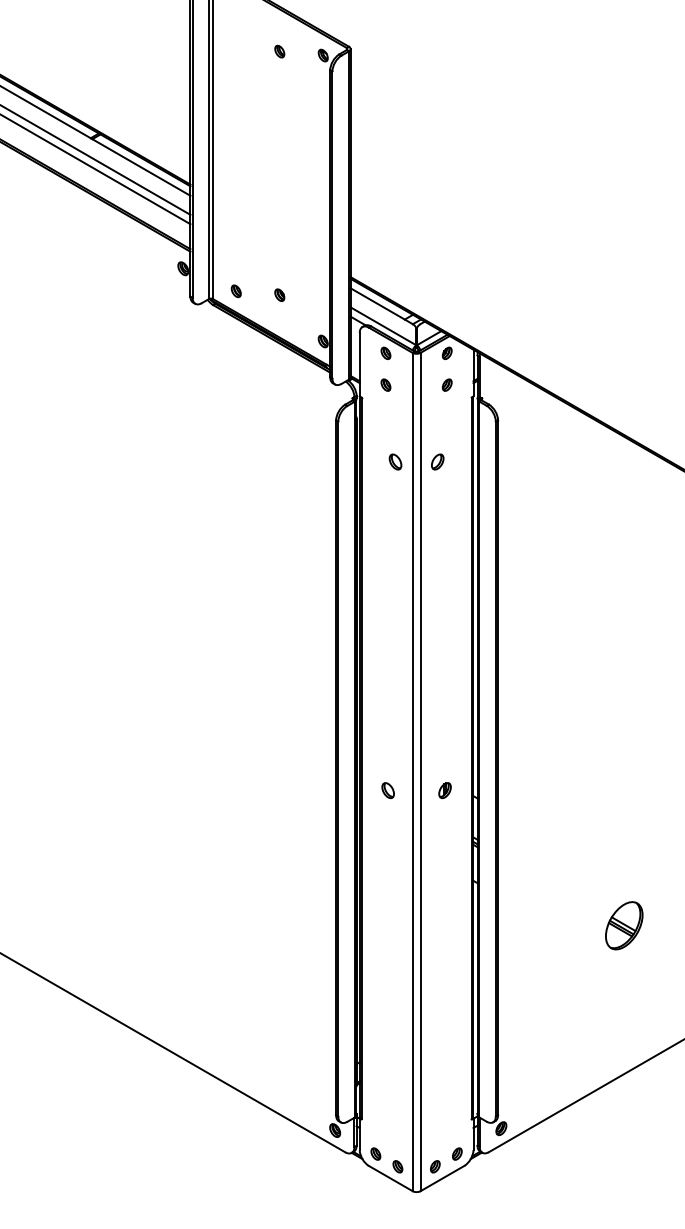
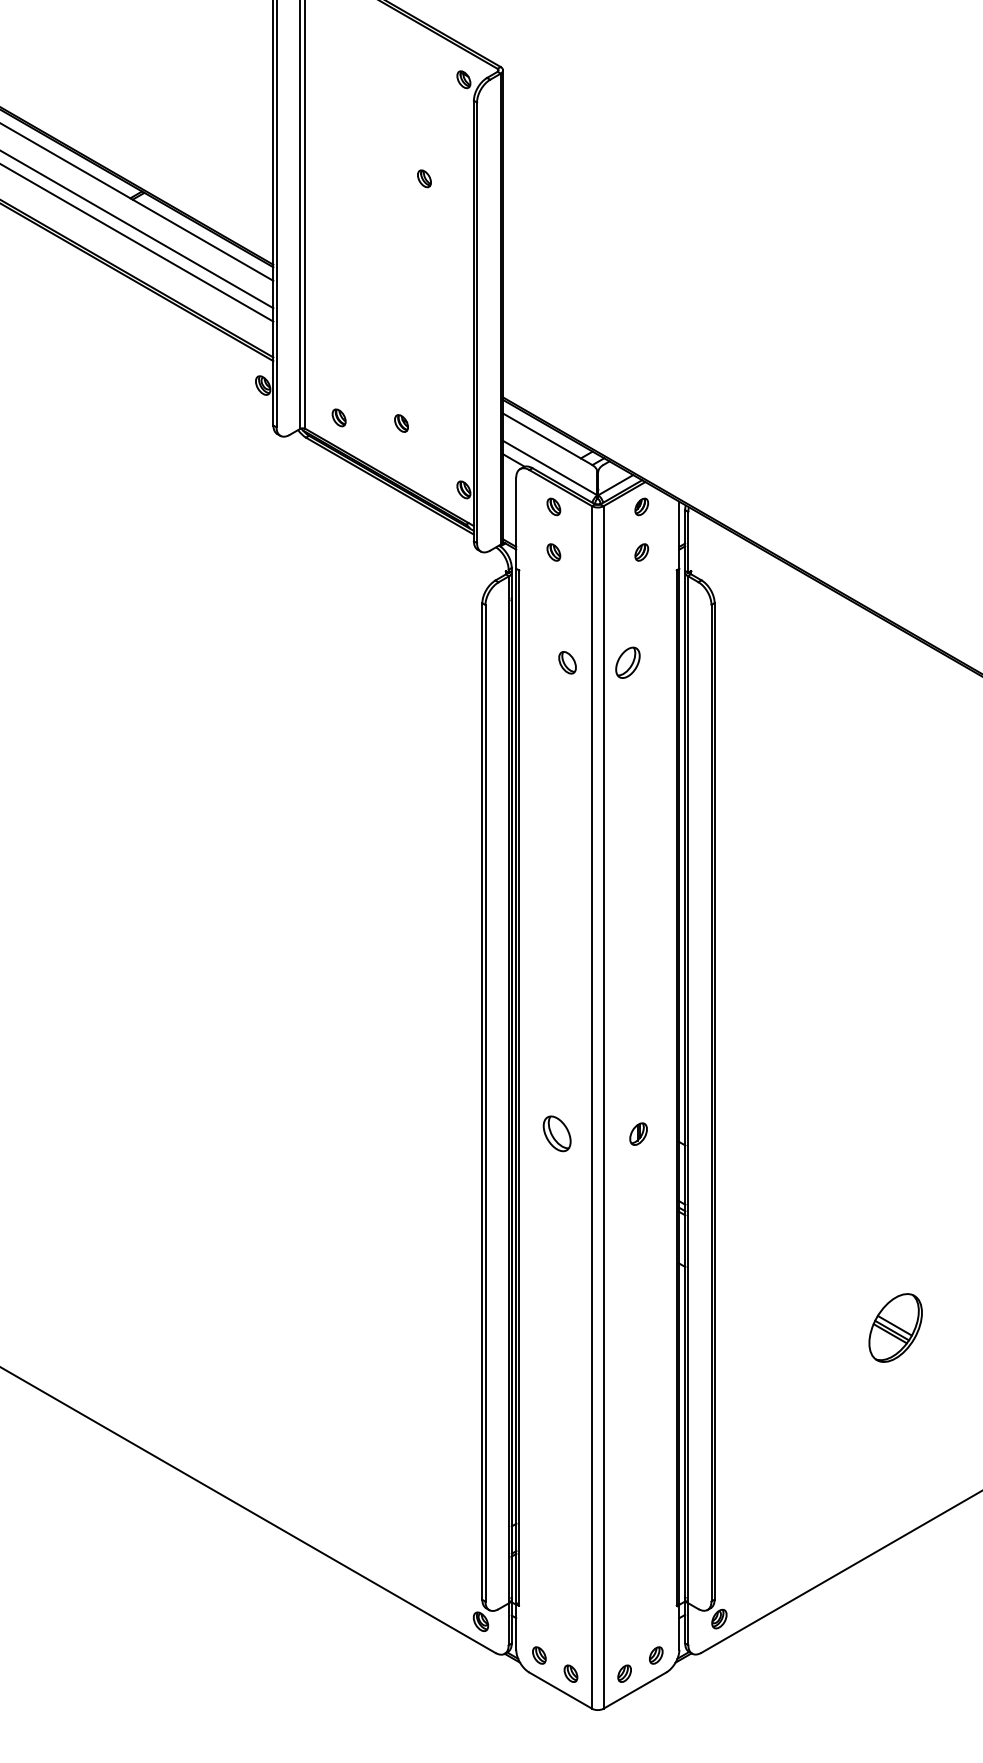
part: (279, 51) -> (424, 178), moved
part: (437, 461) -> (627, 662), size x1.4
part: (387, 790) -> (556, 1133), size x1.6

